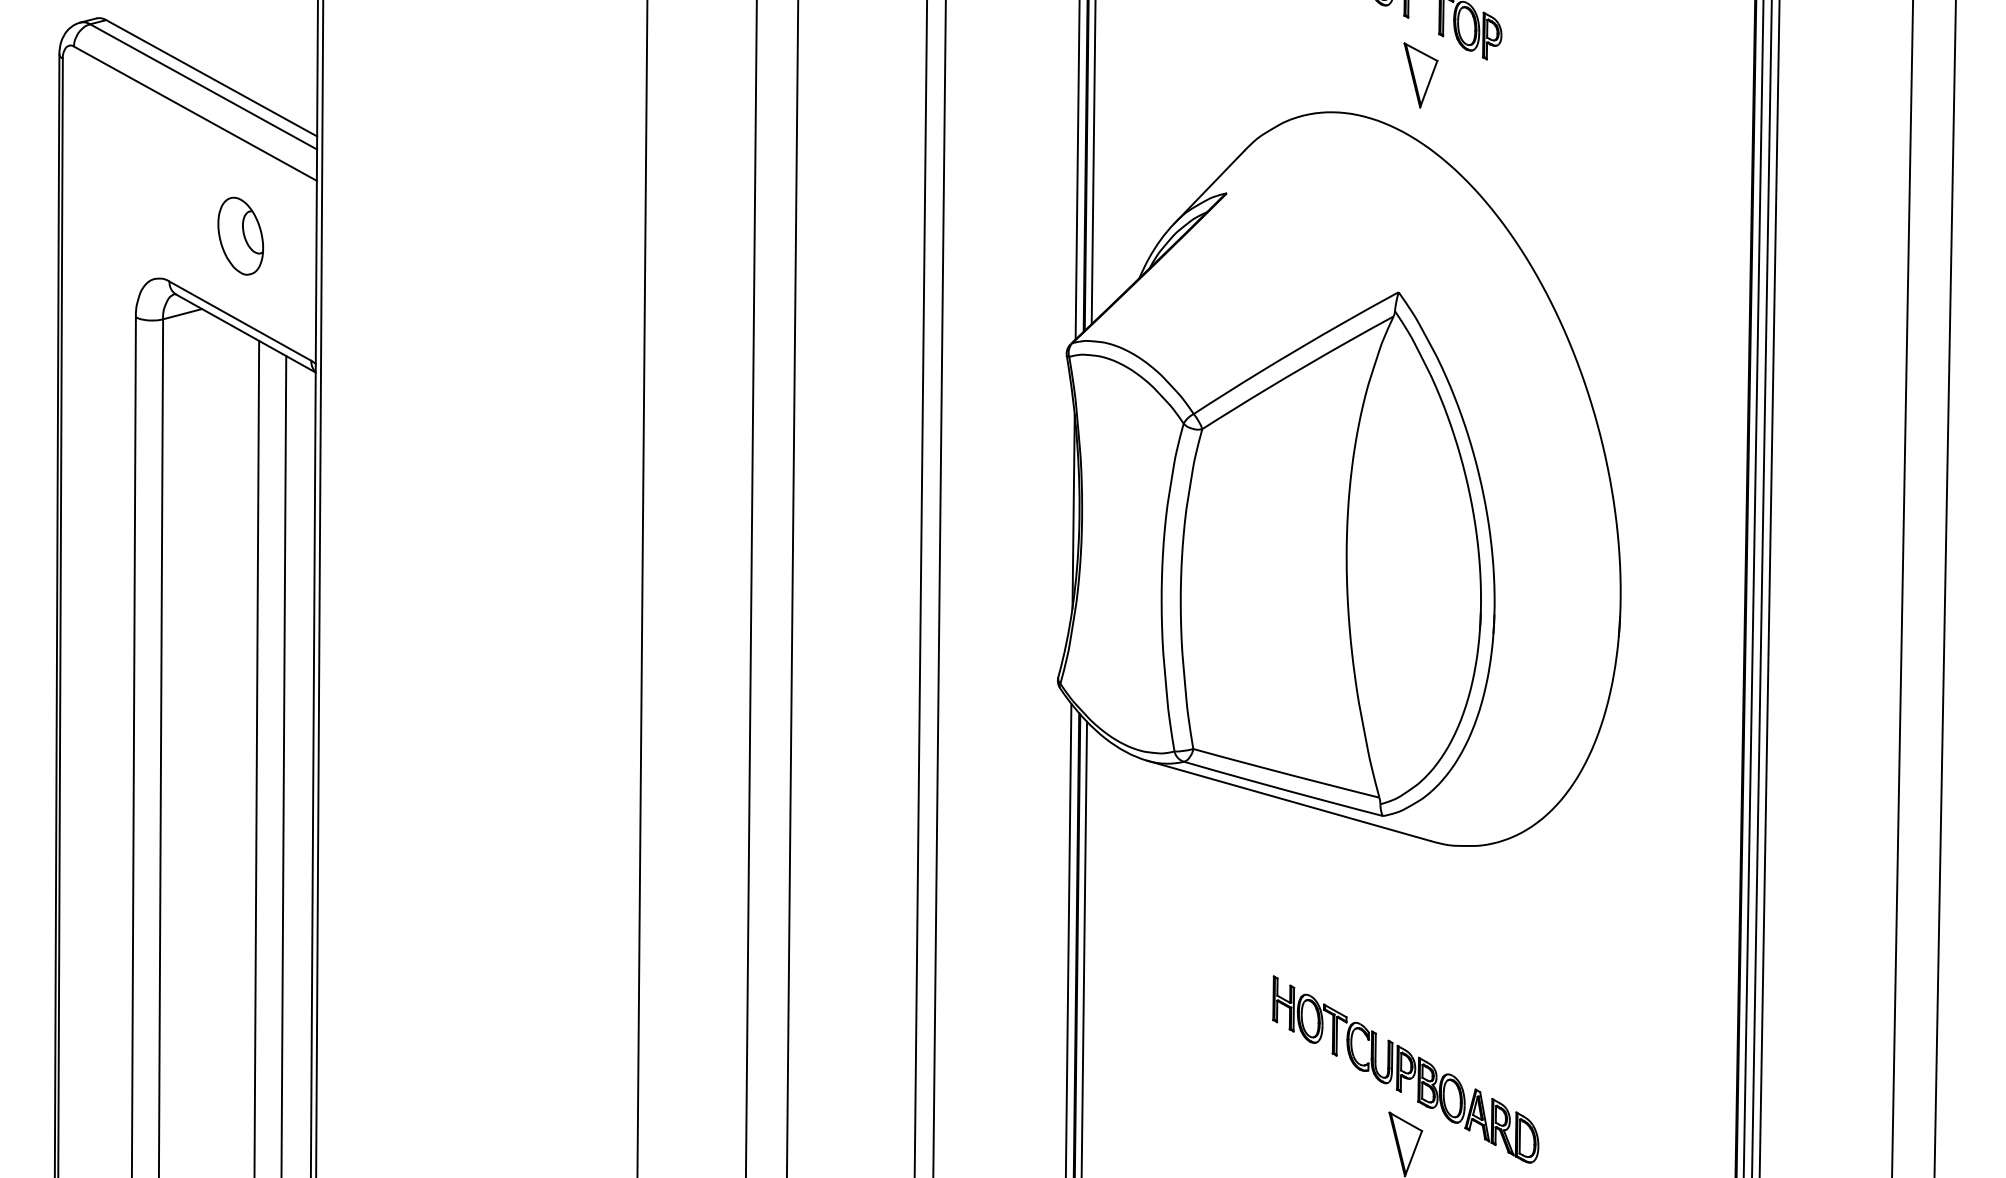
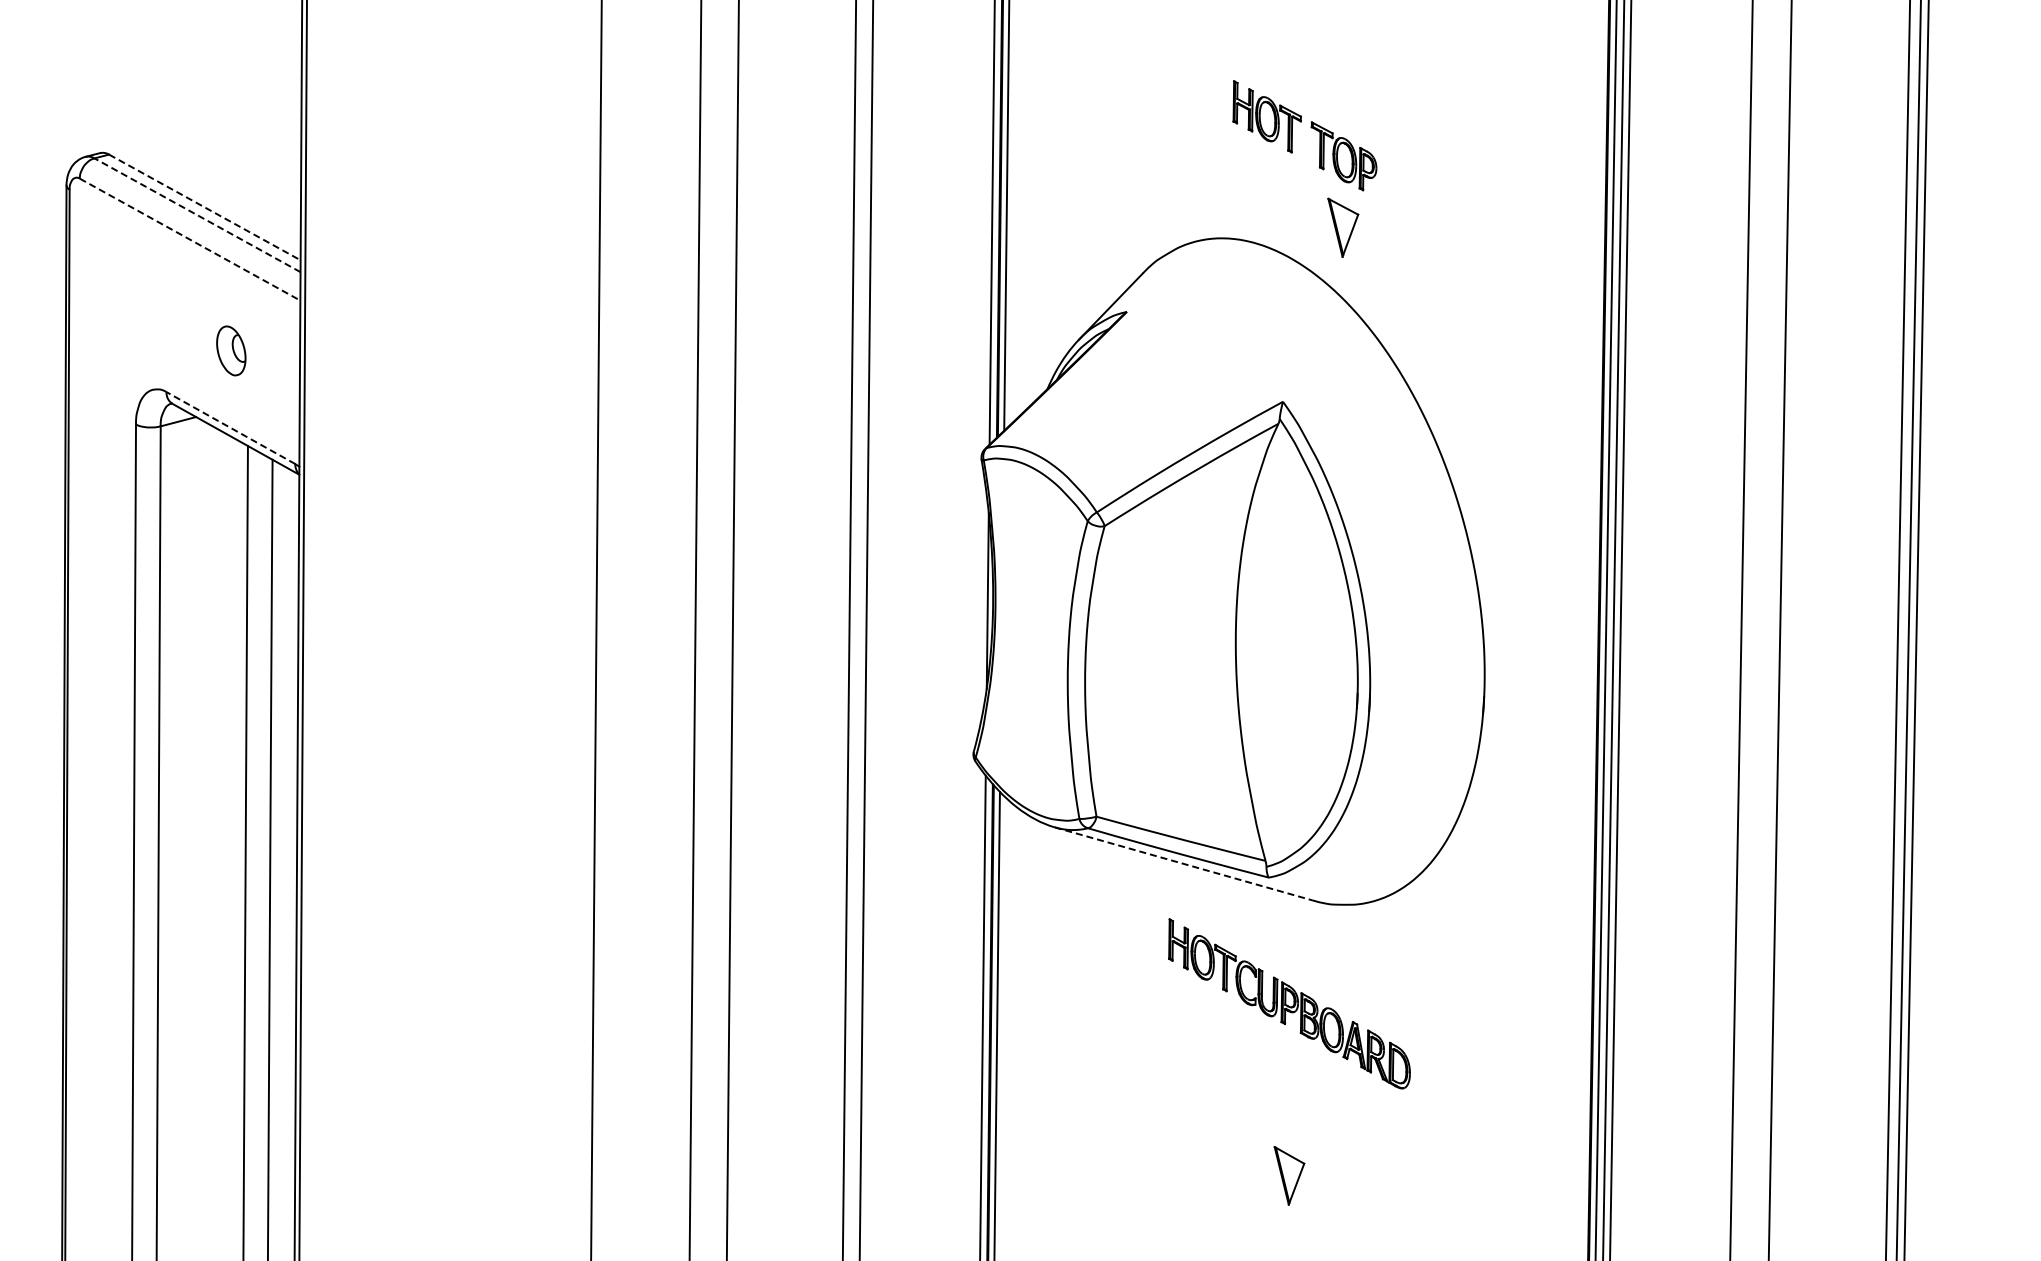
part: (1421, 75) -> (1343, 227), moved
line: (212, 78) -> (205, 207), solid -> dashed
line: (203, 87) -> (197, 215), solid -> dashed
line: (195, 113) -> (190, 239), solid -> dashed
part: (241, 235) -> (231, 350), size x0.7
line: (239, 321) -> (230, 428), solid -> dashed
line: (1289, 800) -> (1183, 863), solid -> dashed
part: (1405, 1069) -> (1289, 1003), moved

